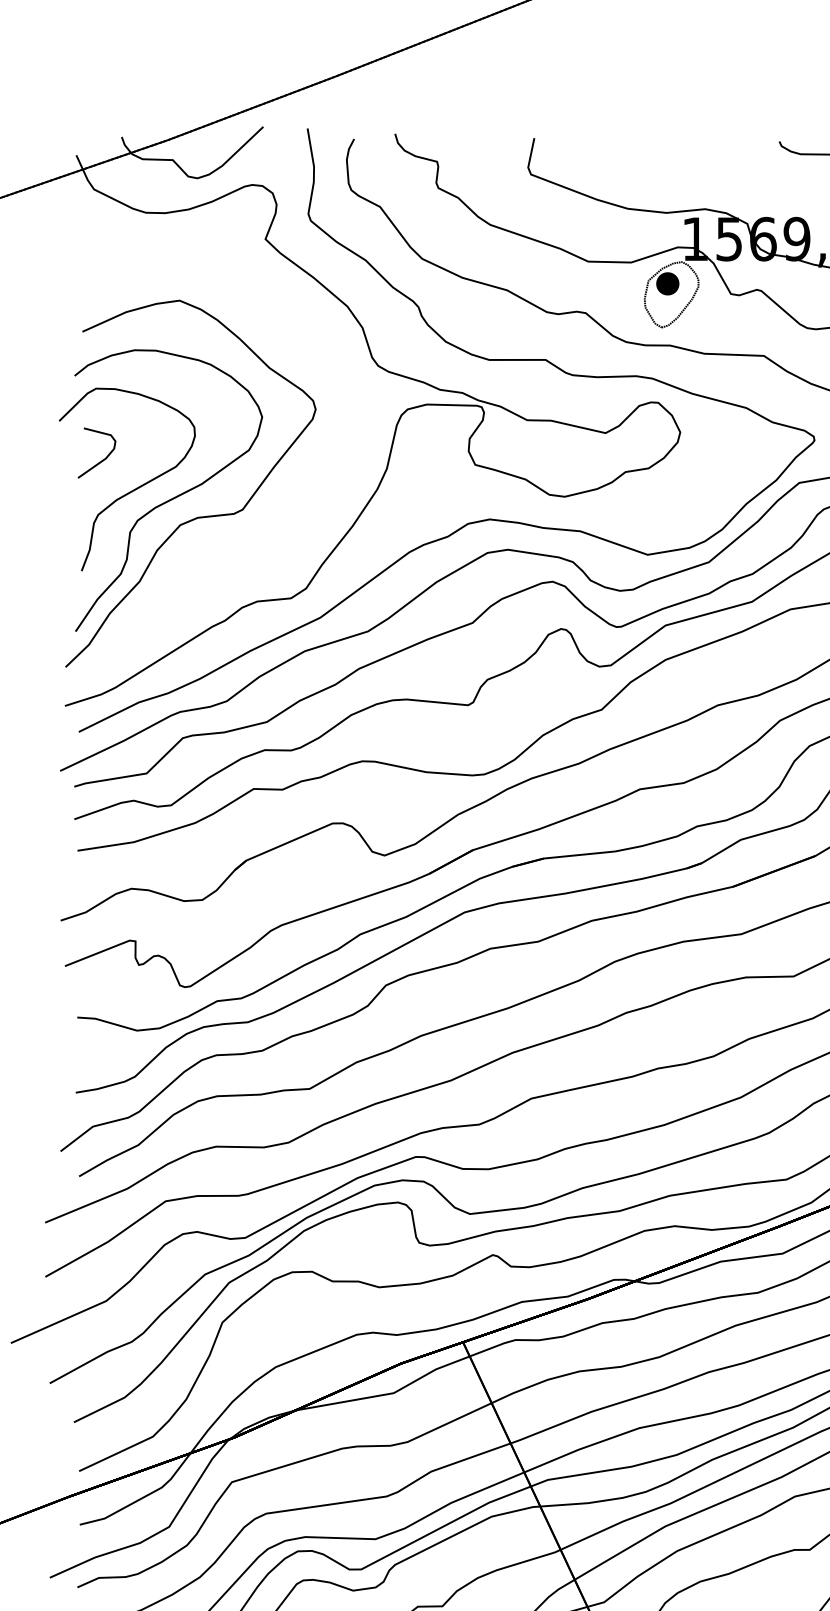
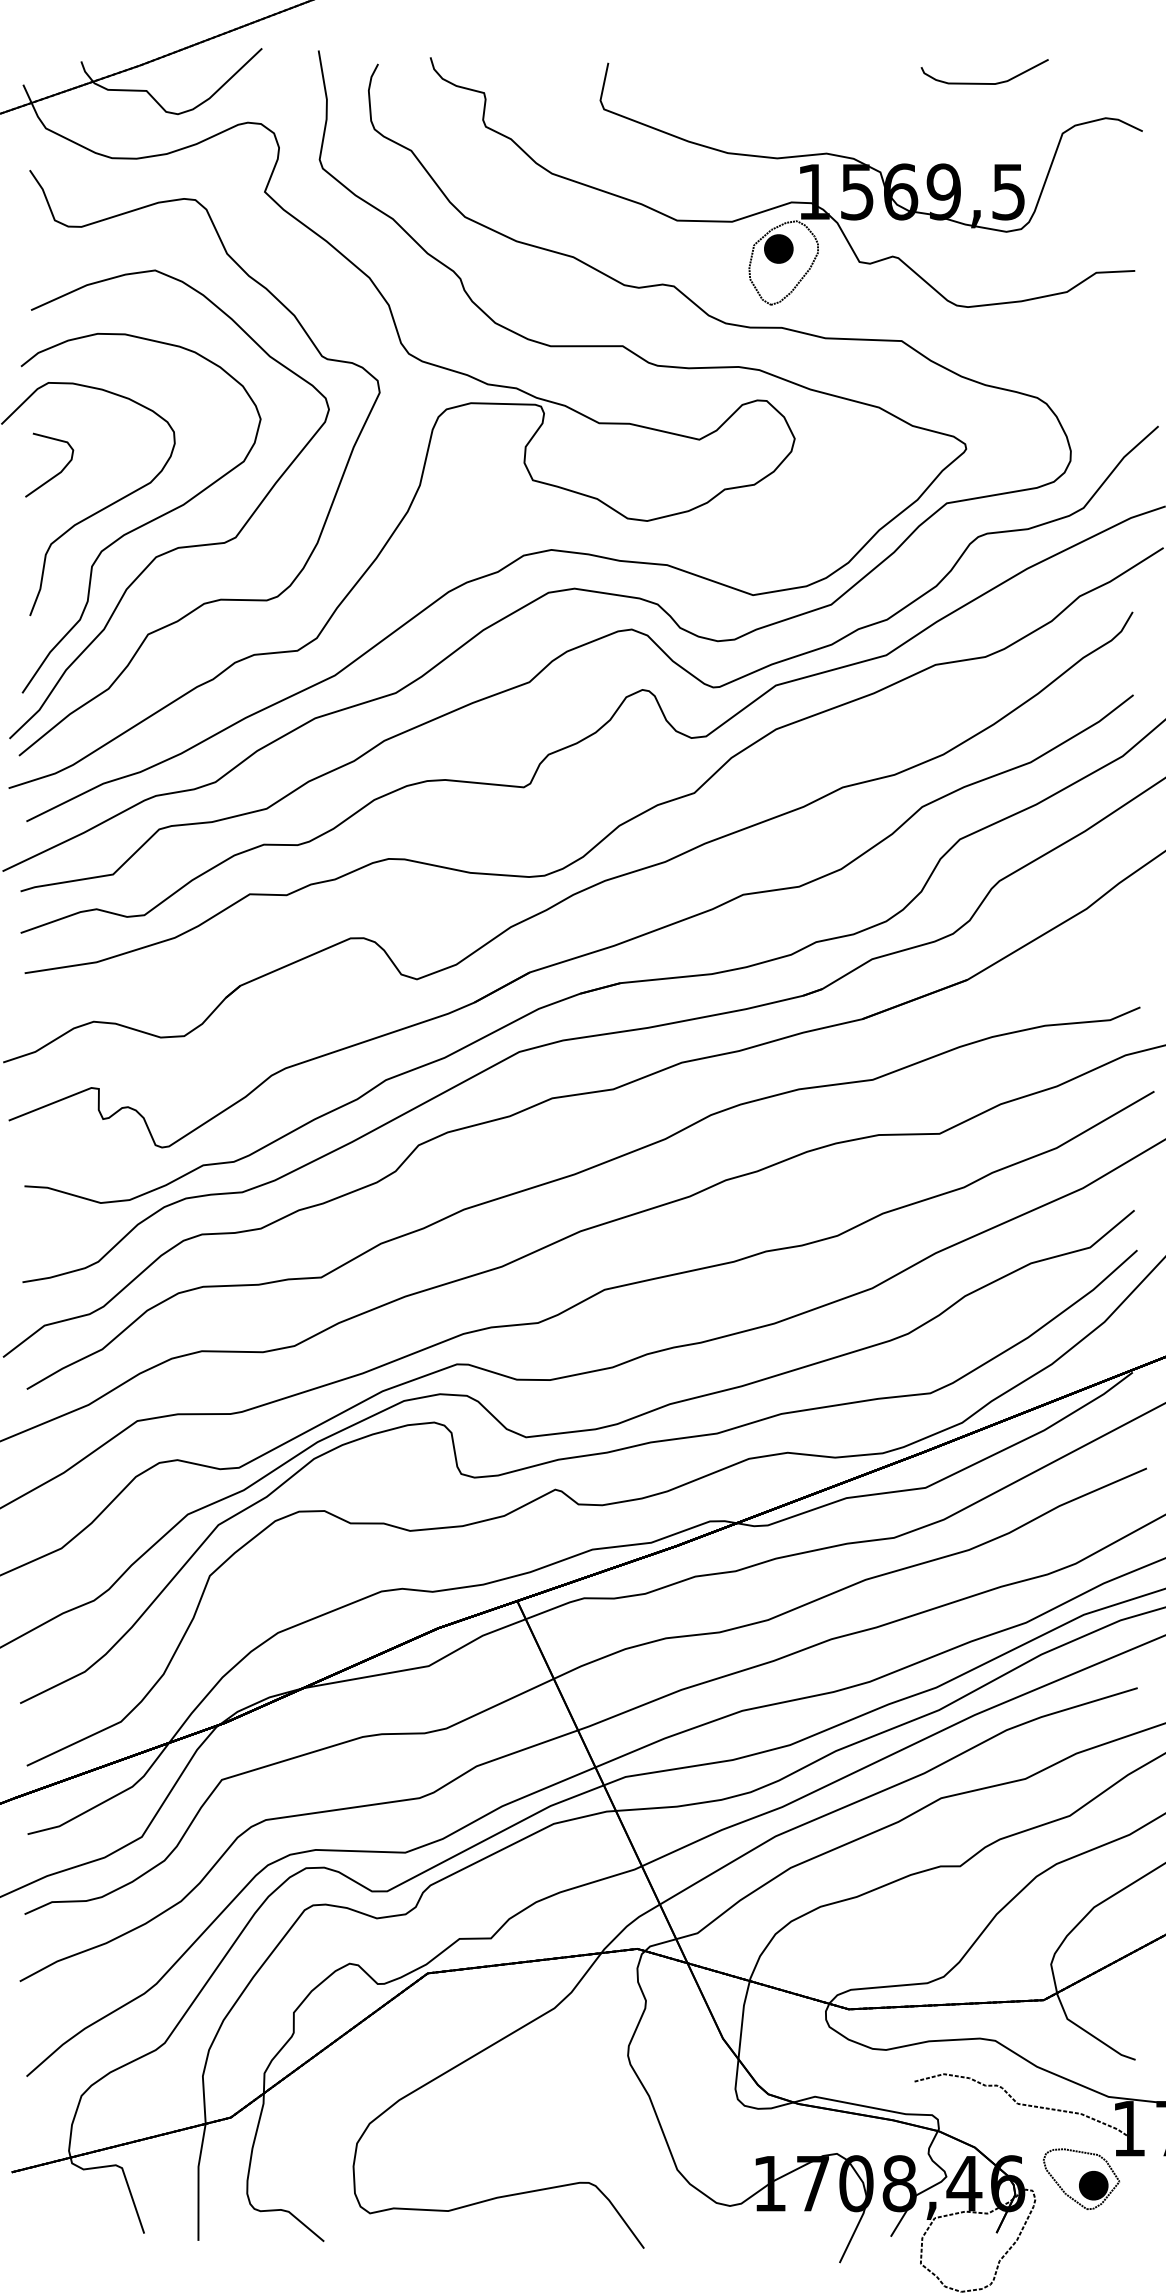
curve: (230, 557) -> (220, 598), added

